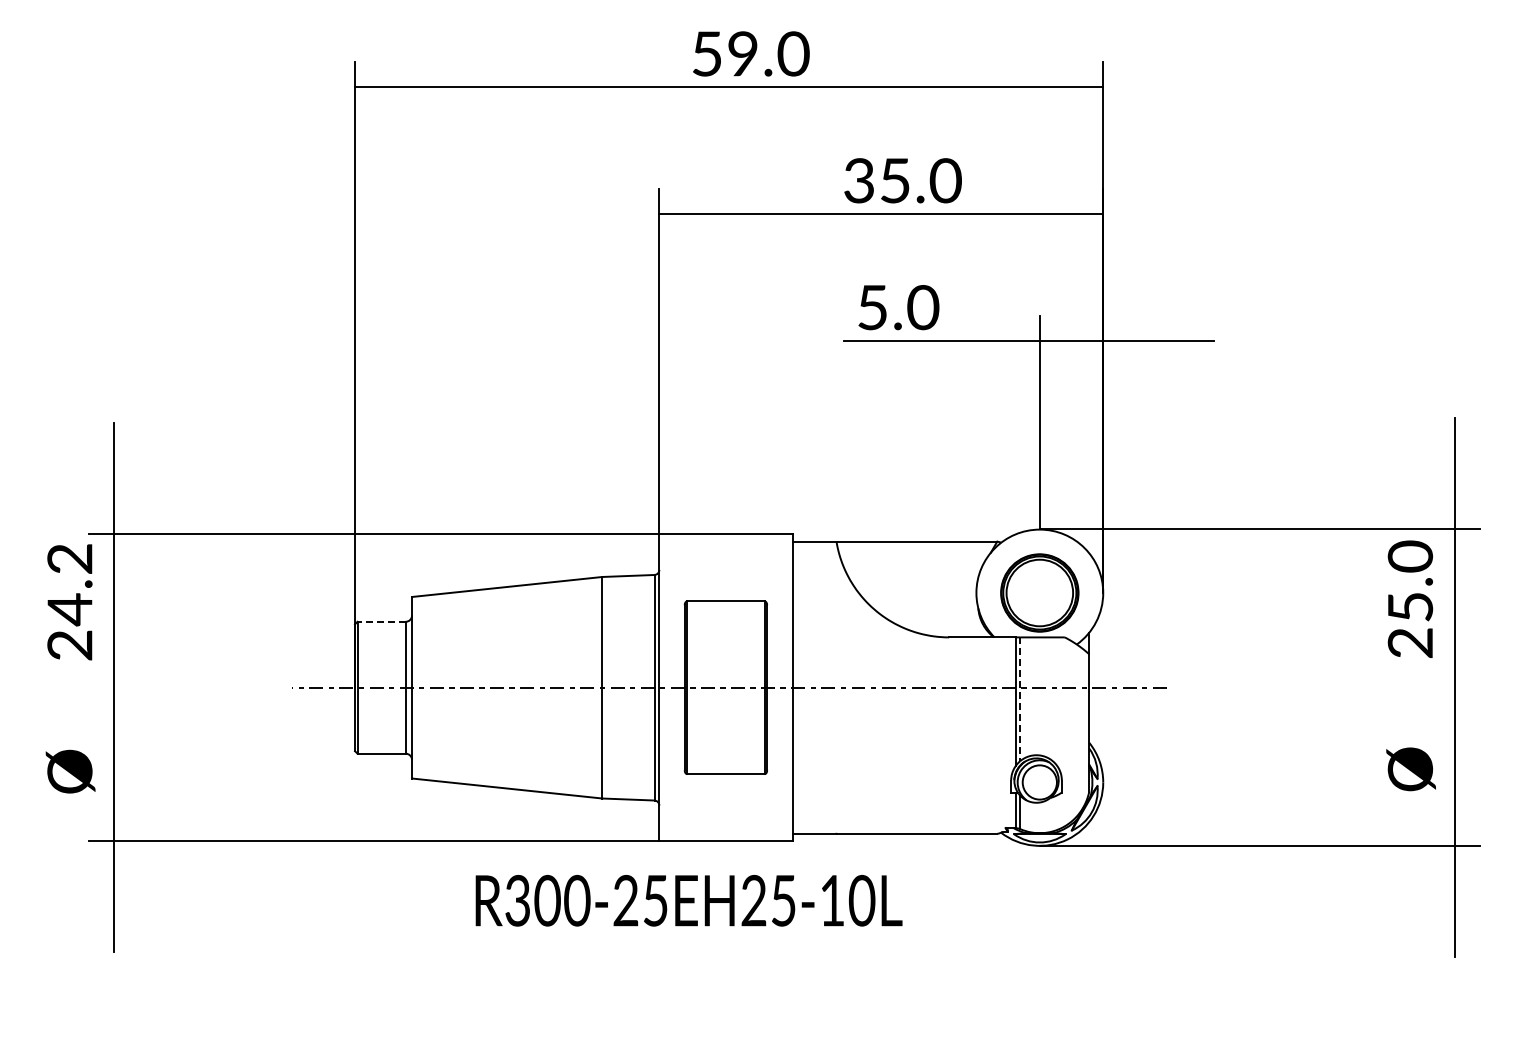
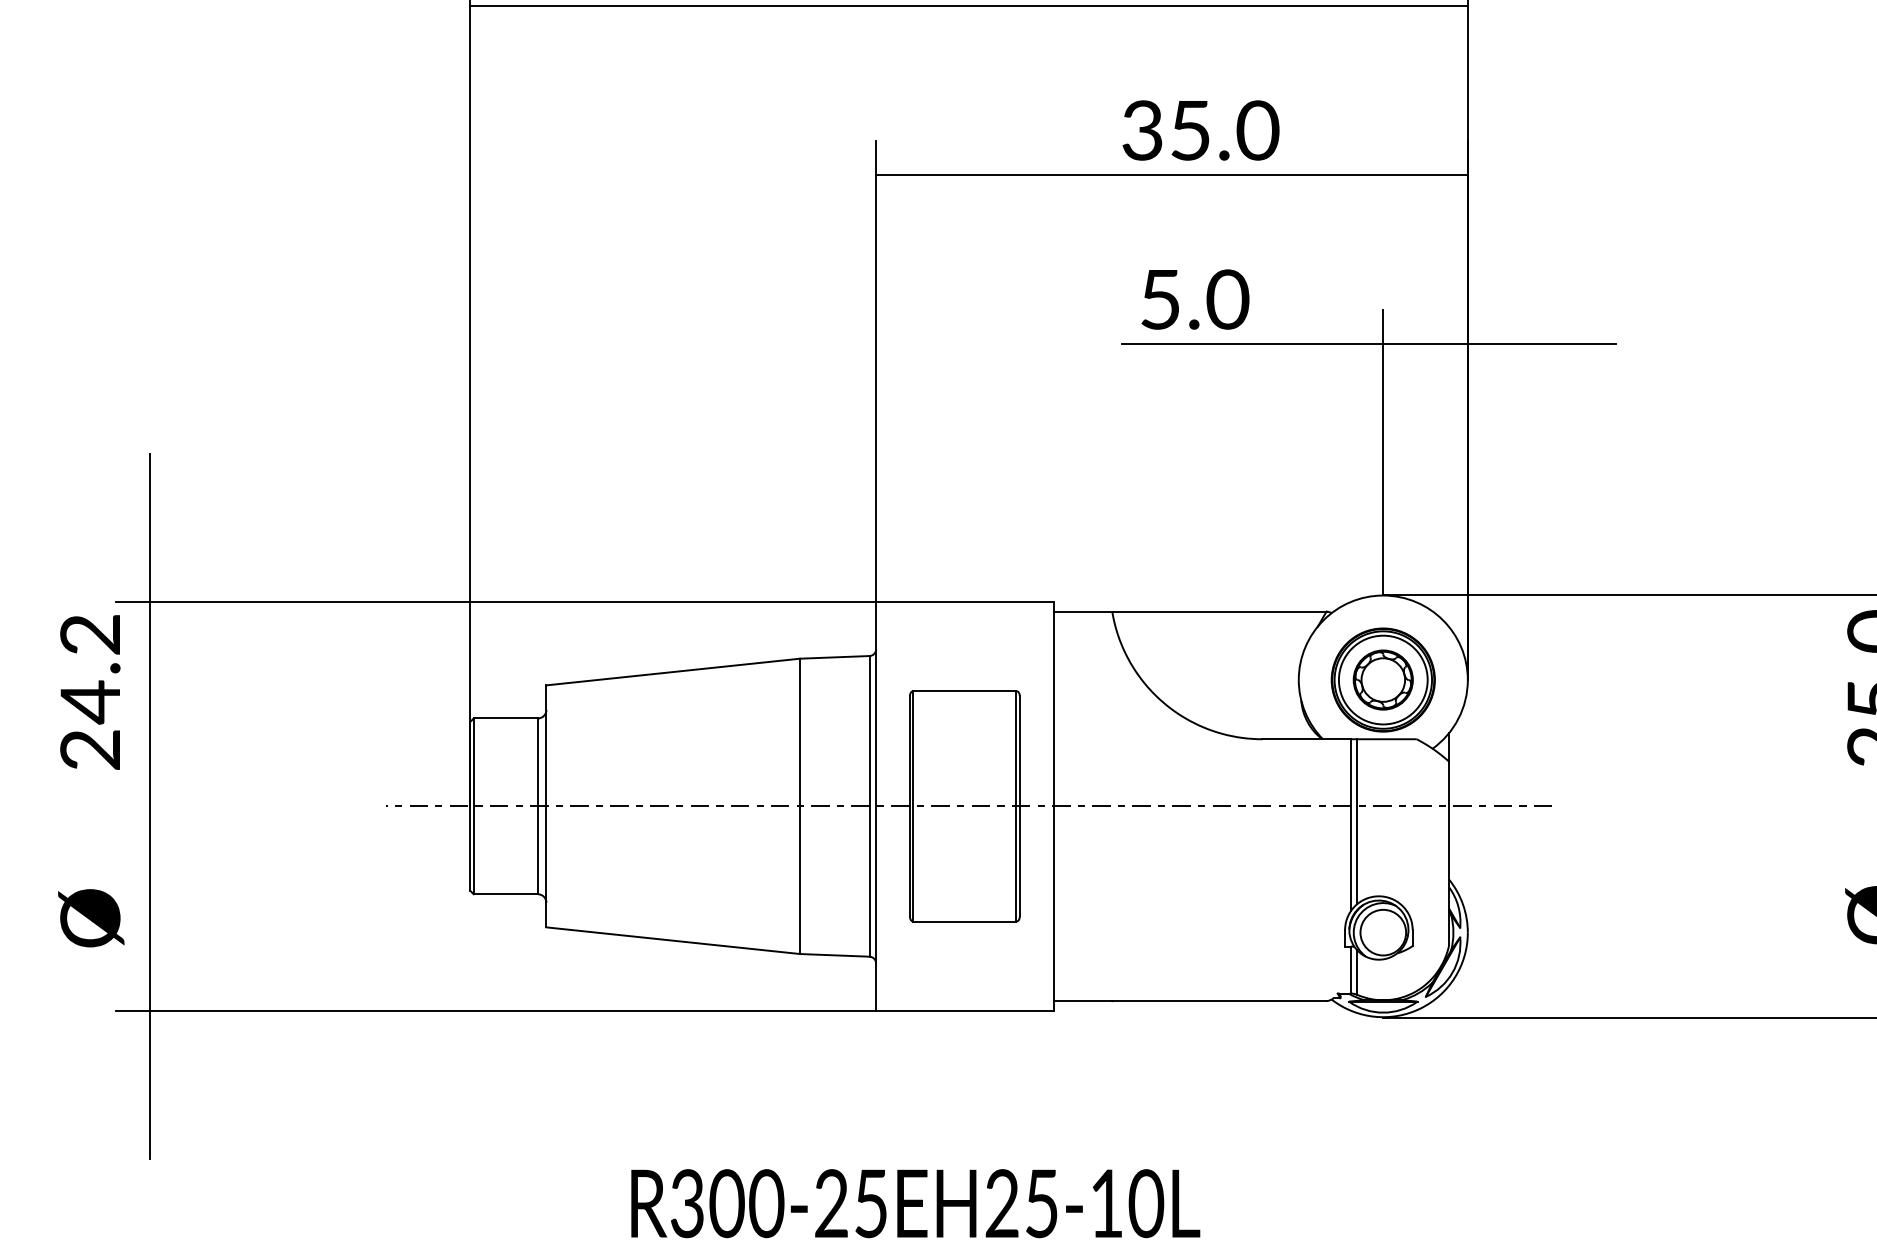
part: (1039, 592) -> (1382, 679), added
line: (381, 621) -> (505, 718), dashed -> solid
line: (1020, 699) -> (1357, 822), dashed -> solid
text: (688, 900) -> (914, 1203), moved

